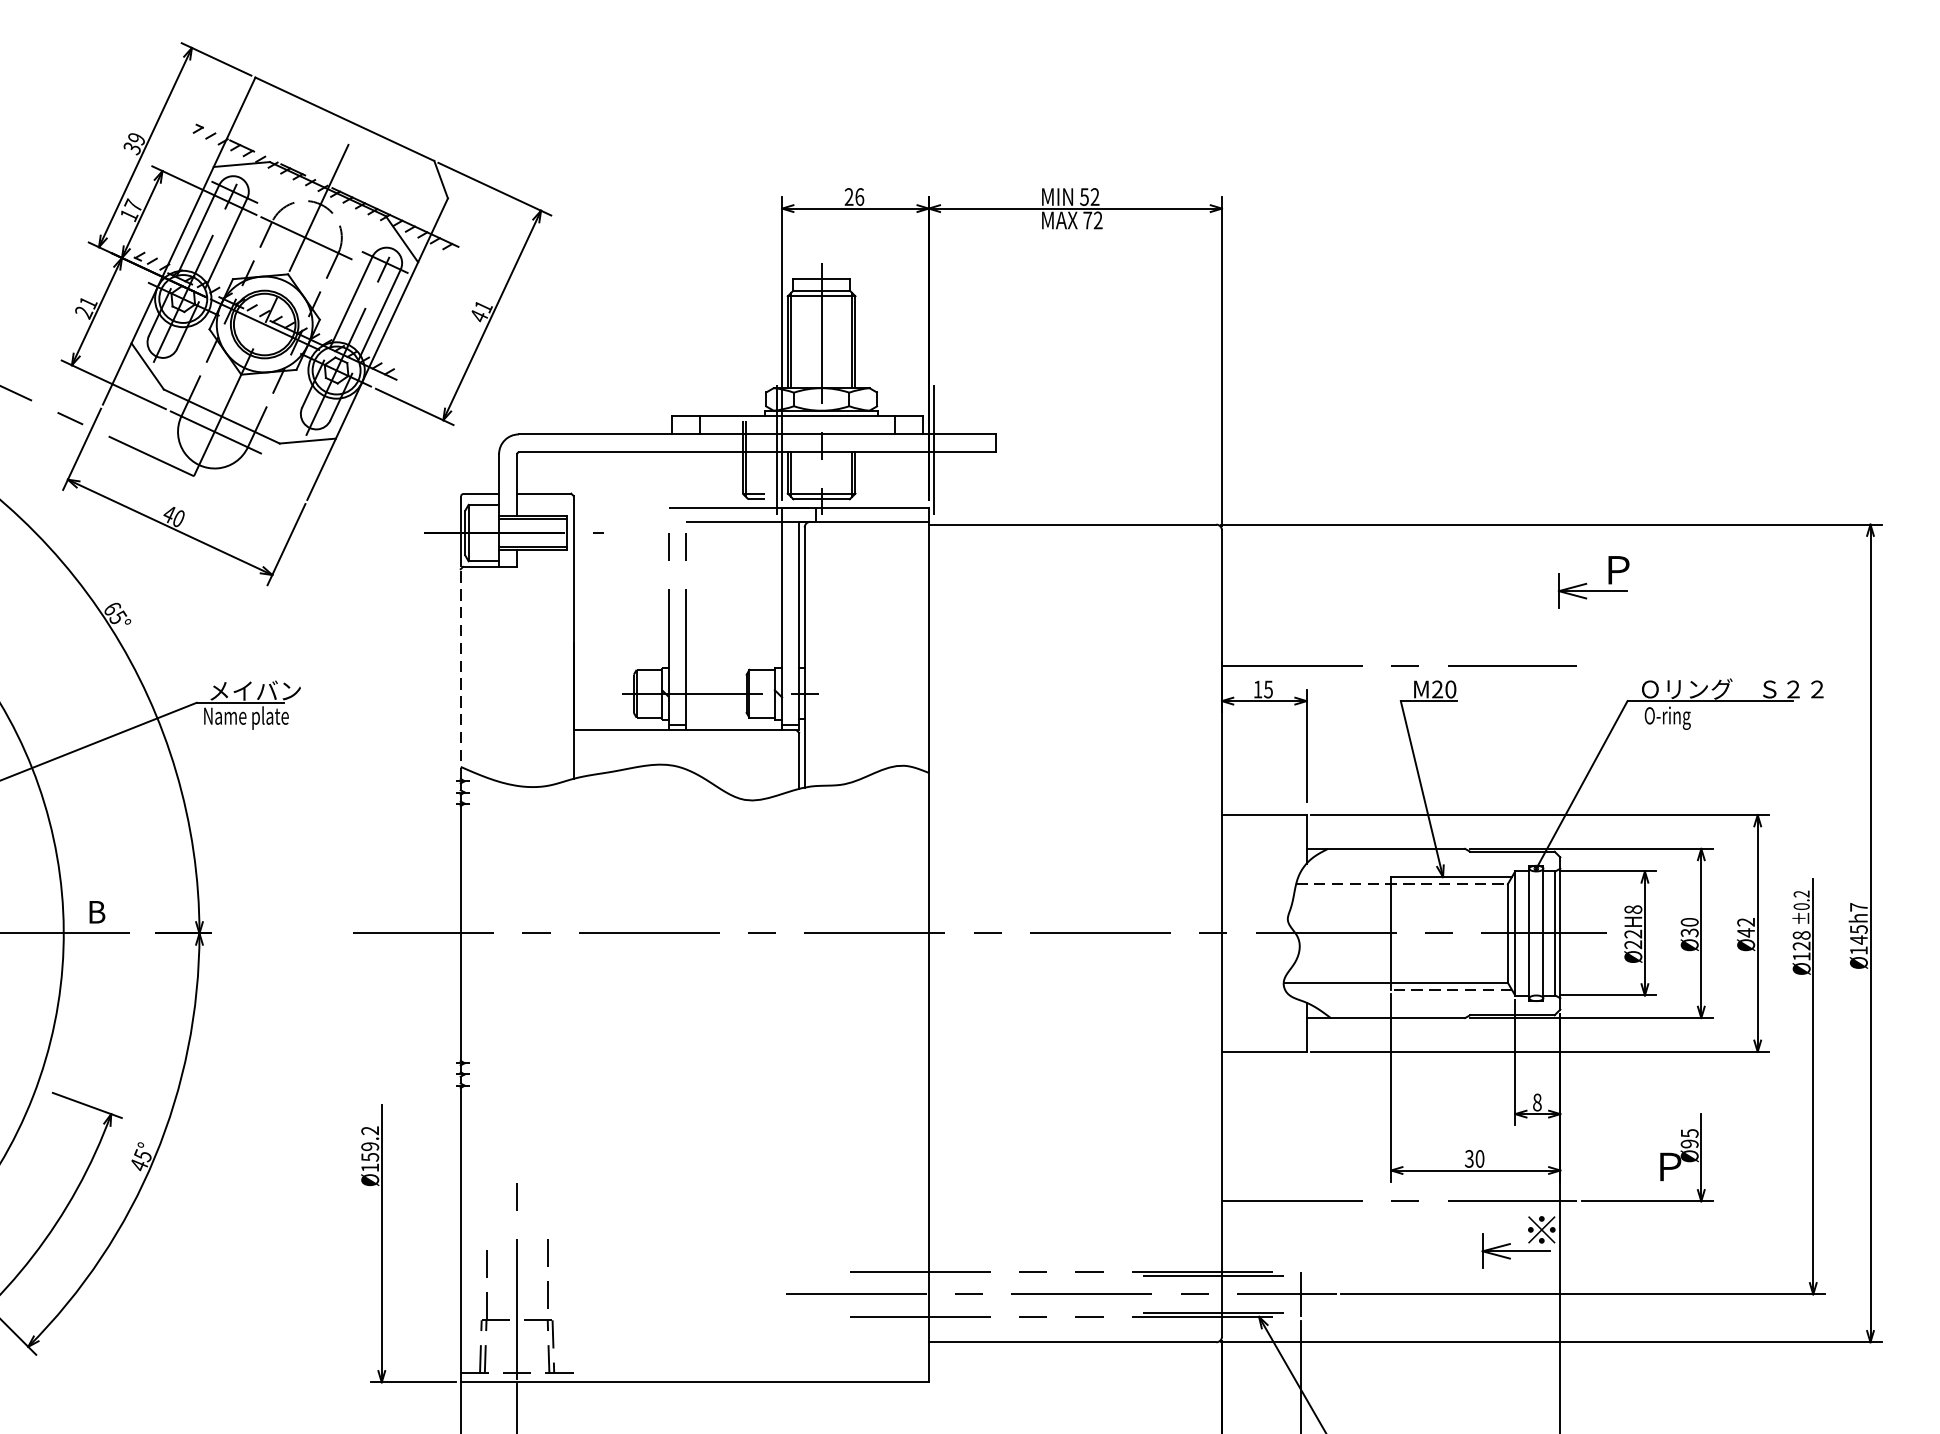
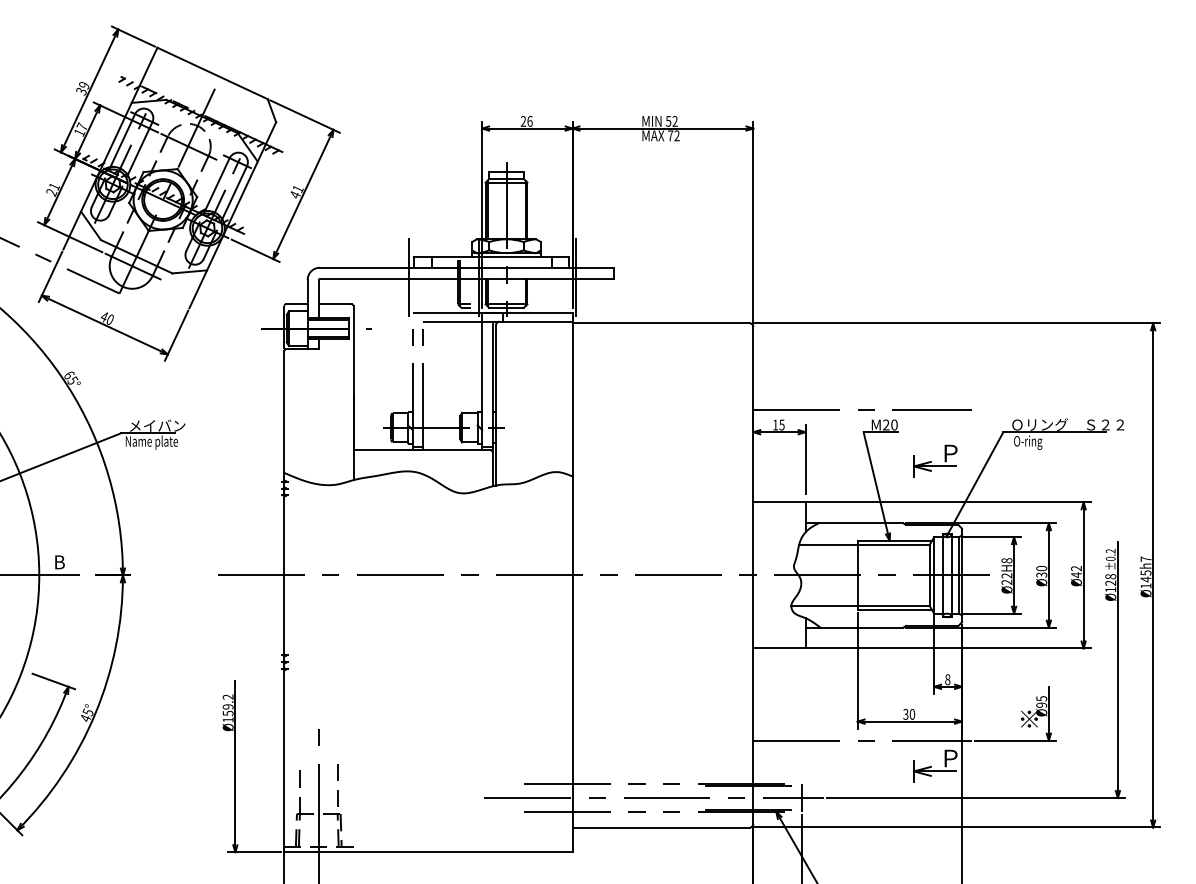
line: (664, 450) -> (409, 277), added
part: (1593, 581) -> (935, 460), moved
line: (461, 674) -> (284, 415), dashed -> solid
line: (1402, 884) -> (864, 545), dashed -> solid
line: (1450, 990) -> (894, 610), dashed -> solid
text: (1669, 1167) -> (1029, 719), Ｐ -> ※
text: (1541, 1230) -> (950, 758), ※ -> Ｐ

